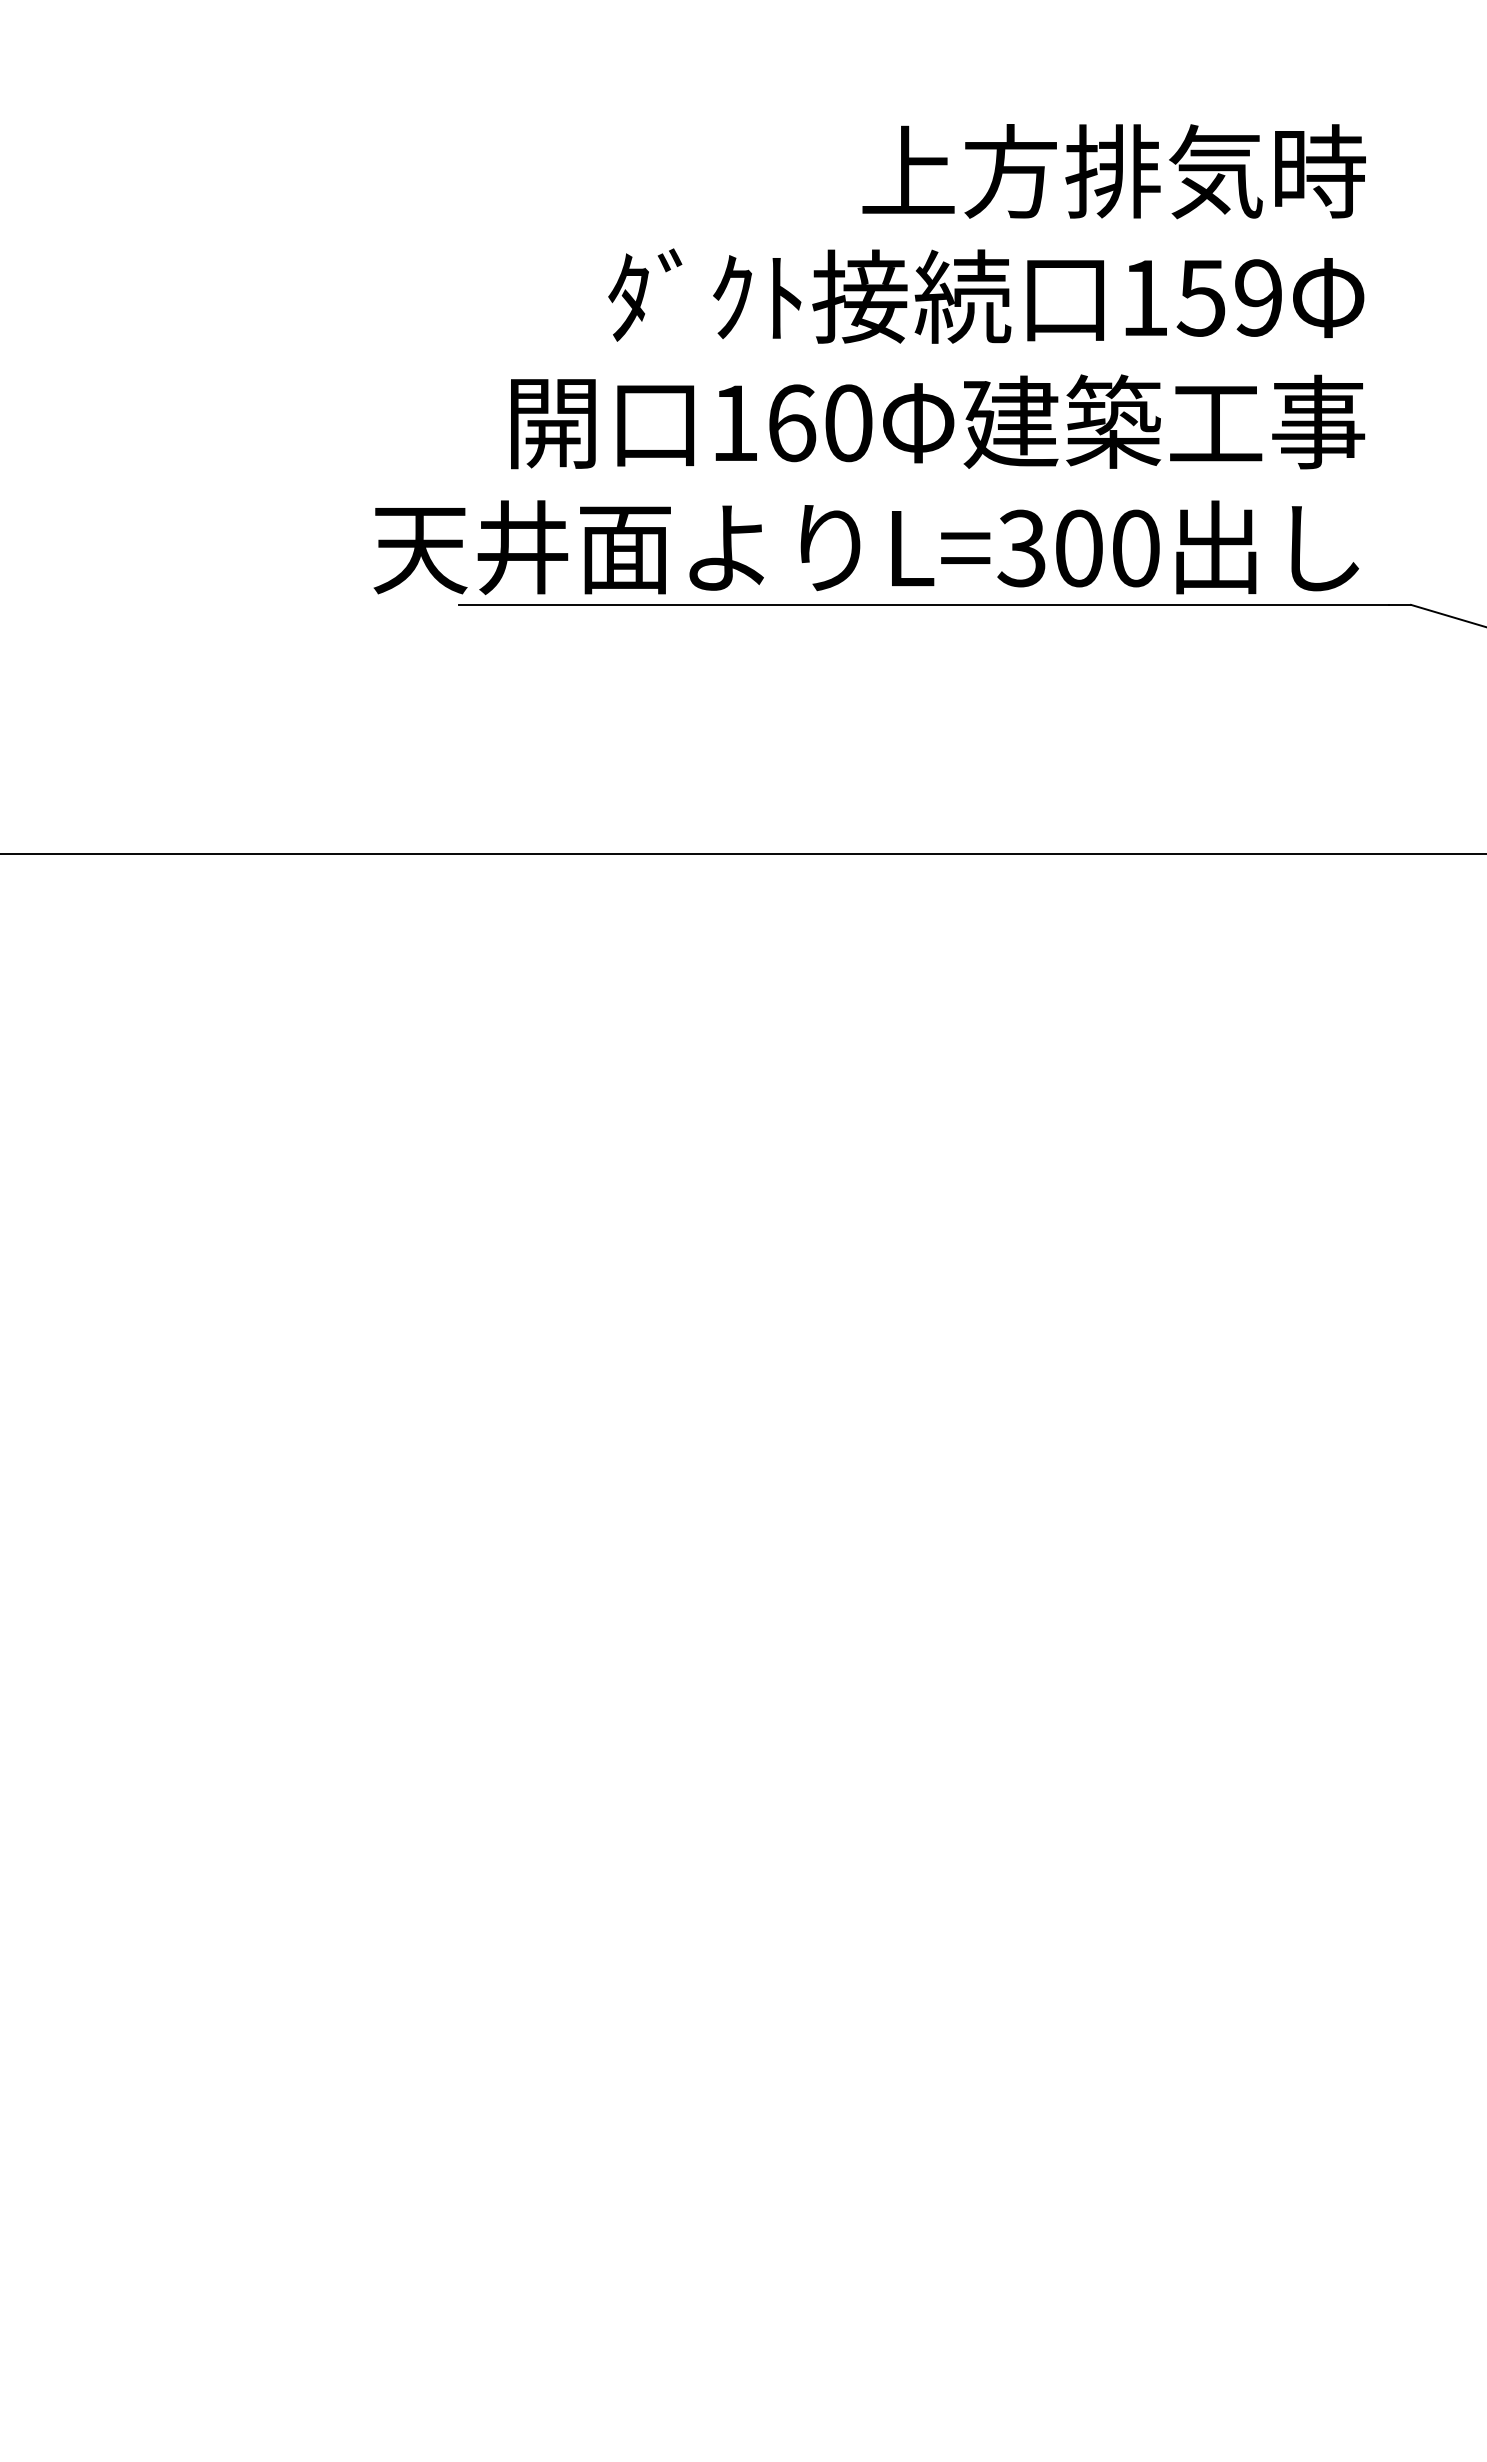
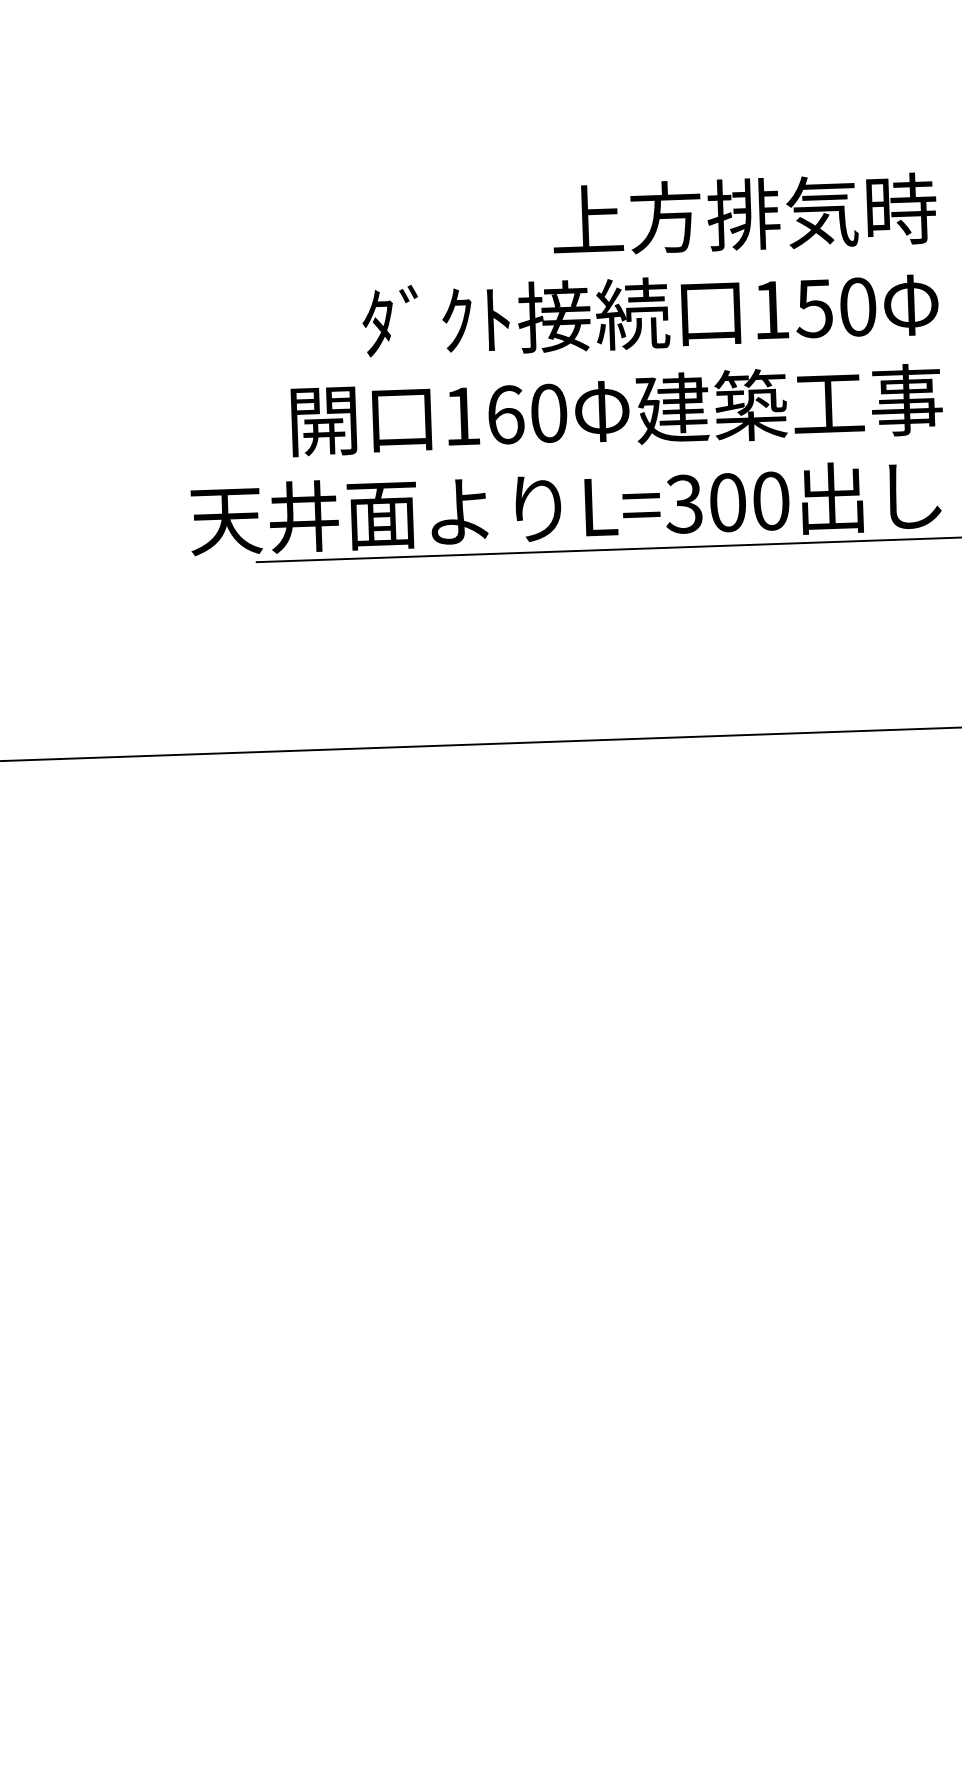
text: (1258, 297) -> (857, 306), 159 -> 150

